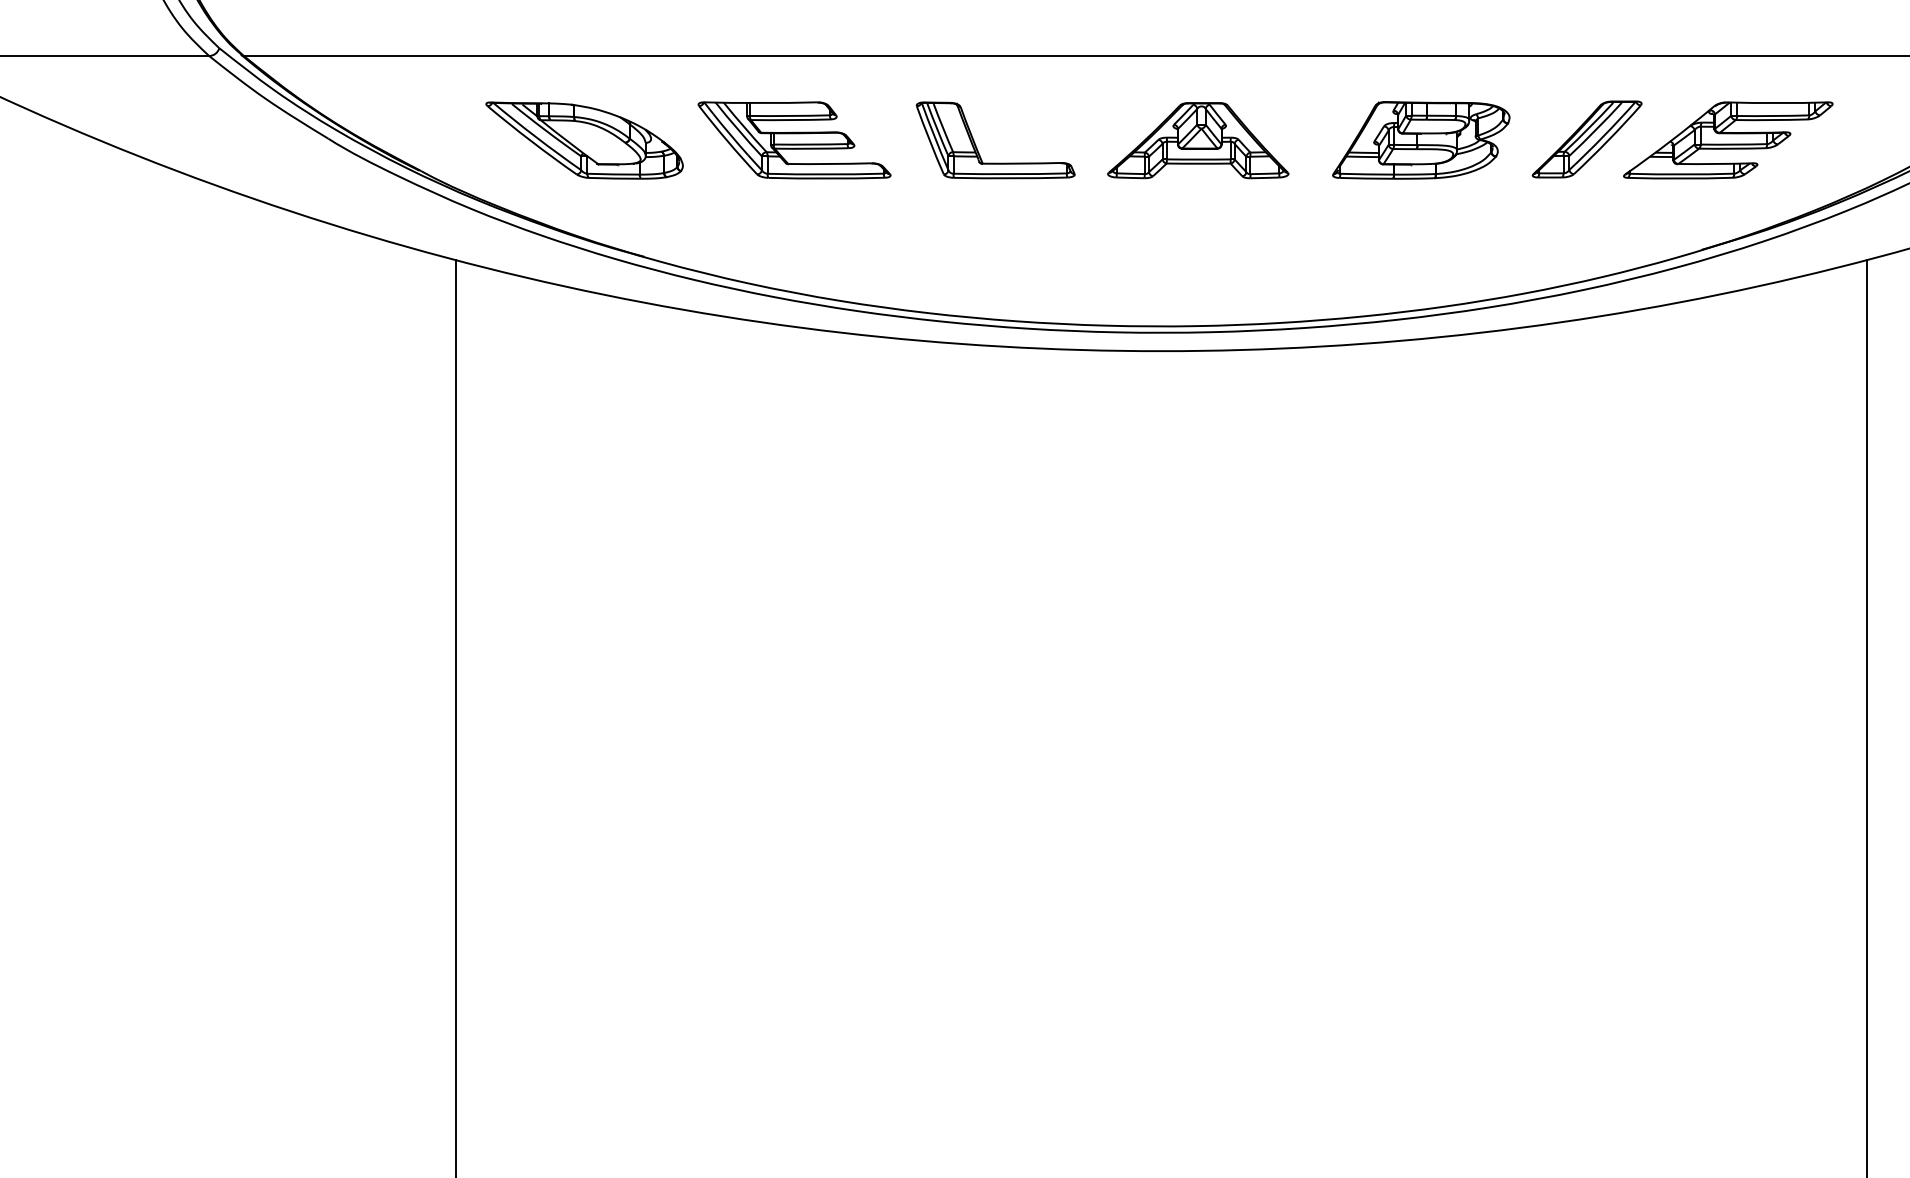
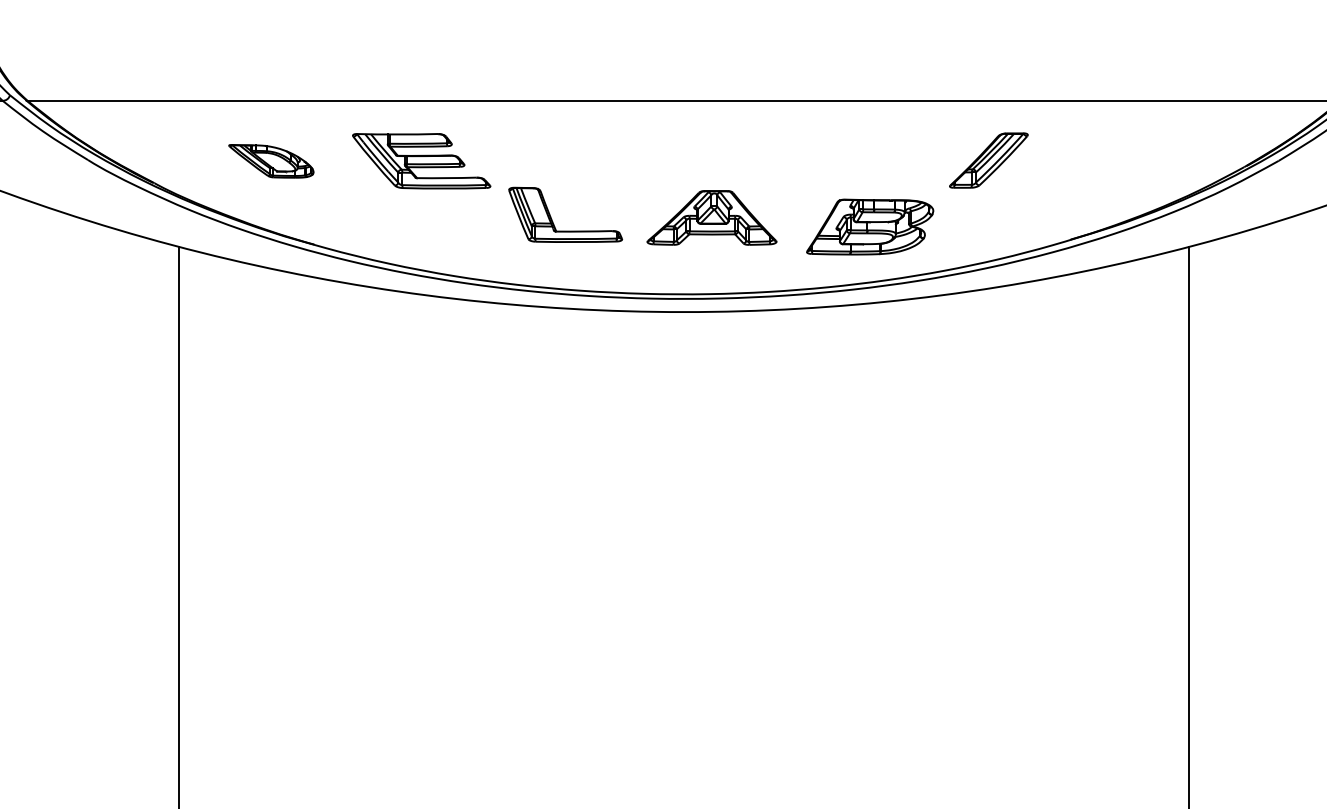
part: (584, 140) -> (271, 161), size x0.6
part: (1198, 140) -> (712, 217), moved
part: (1421, 140) -> (870, 227), moved
part: (1728, 140) -> (1089, 161), removed
part: (977, 147) -> (552, 220), moved

